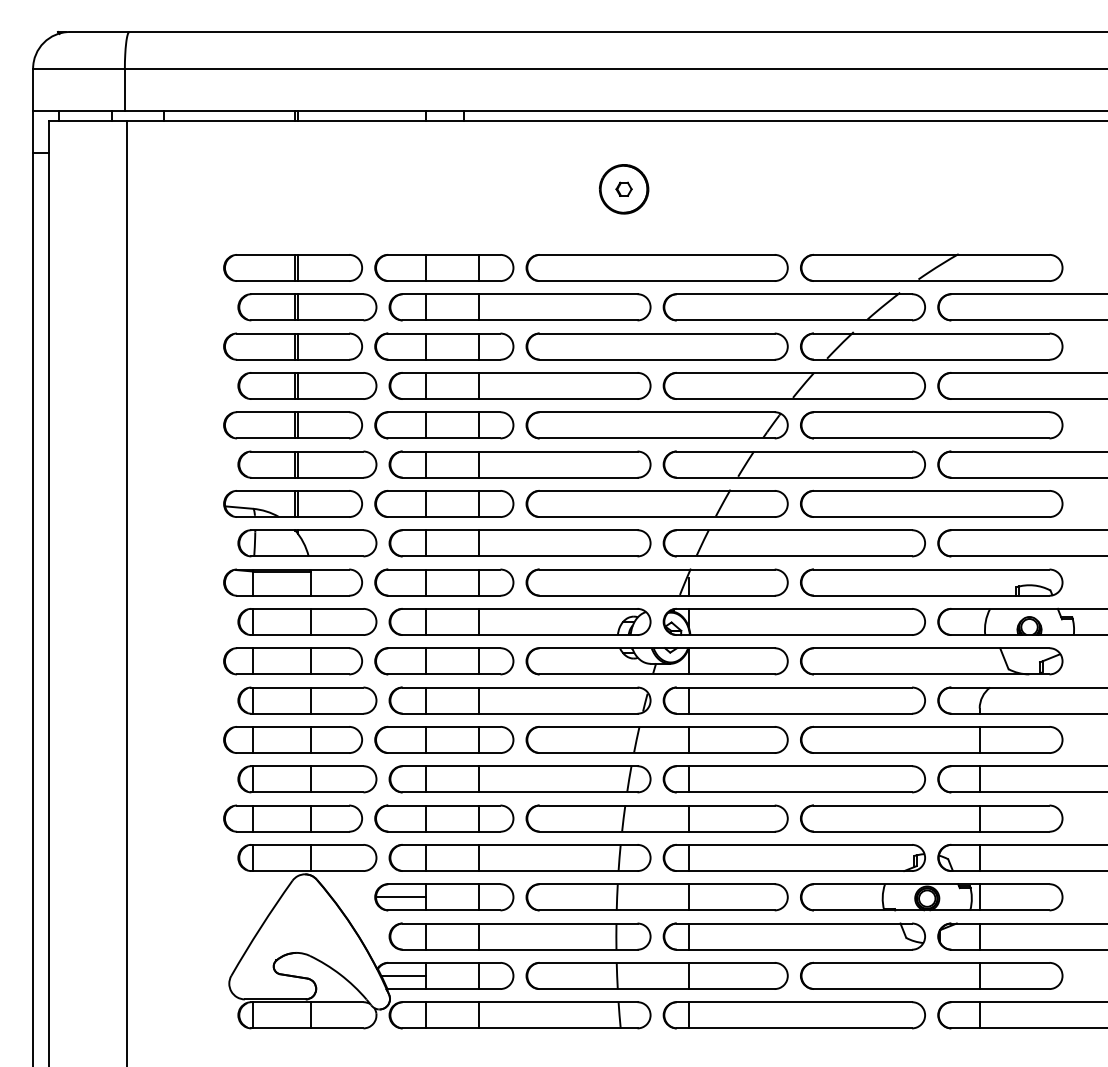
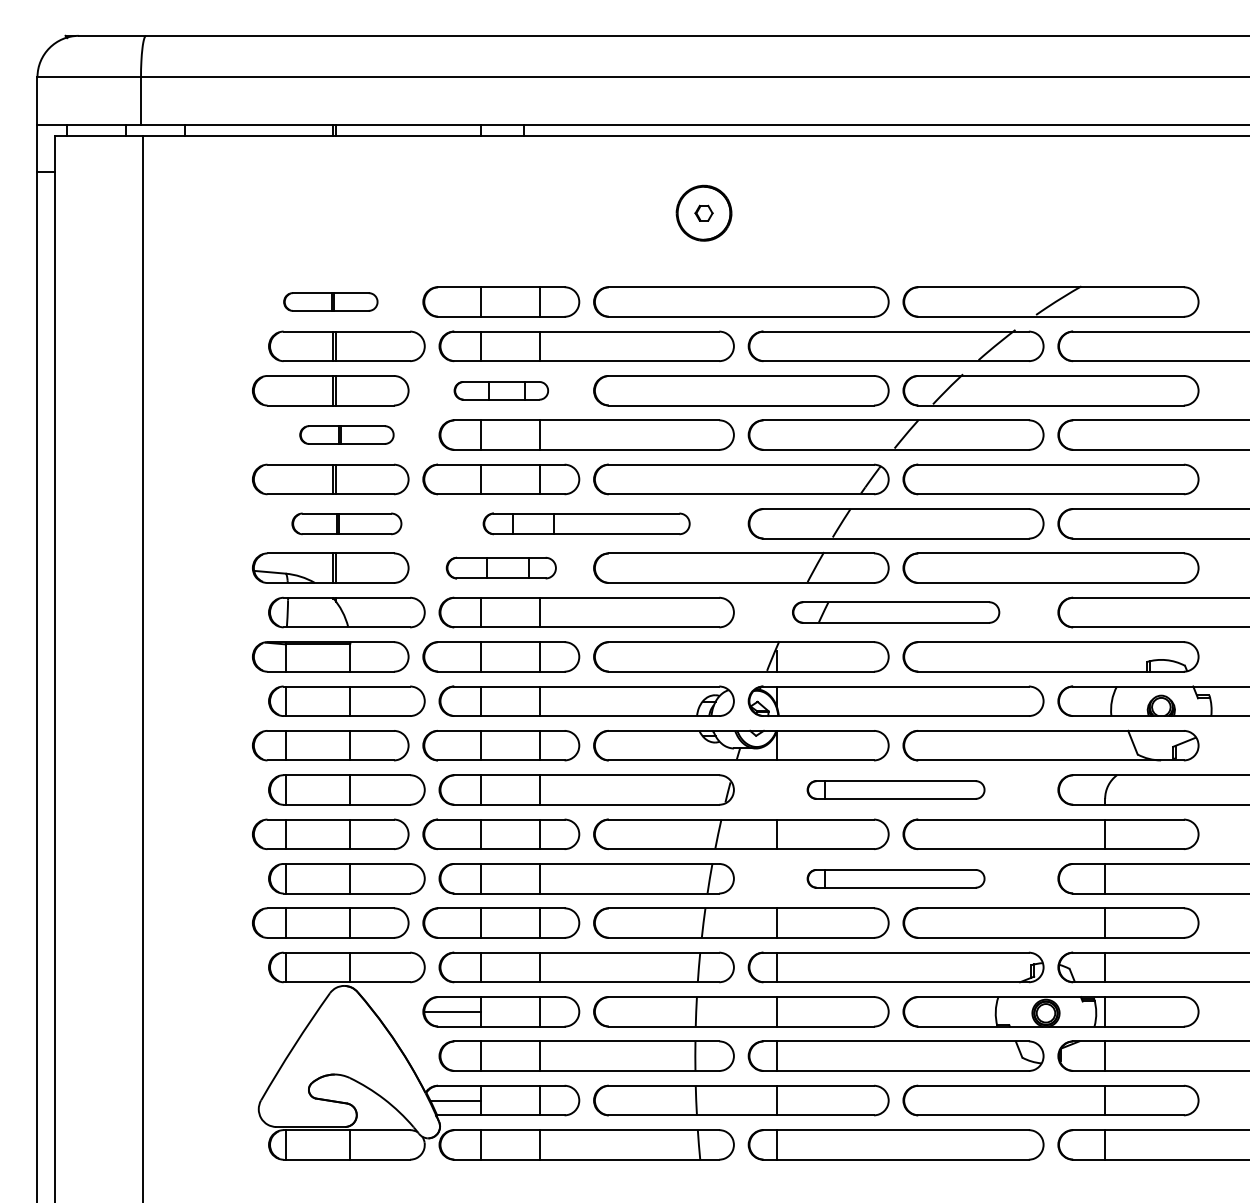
part: (292, 267) -> (330, 301), size x0.6
part: (444, 346) -> (501, 390), size x0.6
part: (307, 385) -> (346, 434), size x0.6
part: (307, 464) -> (346, 523), size x0.7
part: (519, 464) -> (586, 523), size x0.7
part: (444, 503) -> (501, 567), size x0.7
part: (793, 543) -> (895, 612), size x0.7
part: (793, 700) -> (895, 789), size x0.6
part: (793, 779) -> (895, 878), size x0.6

